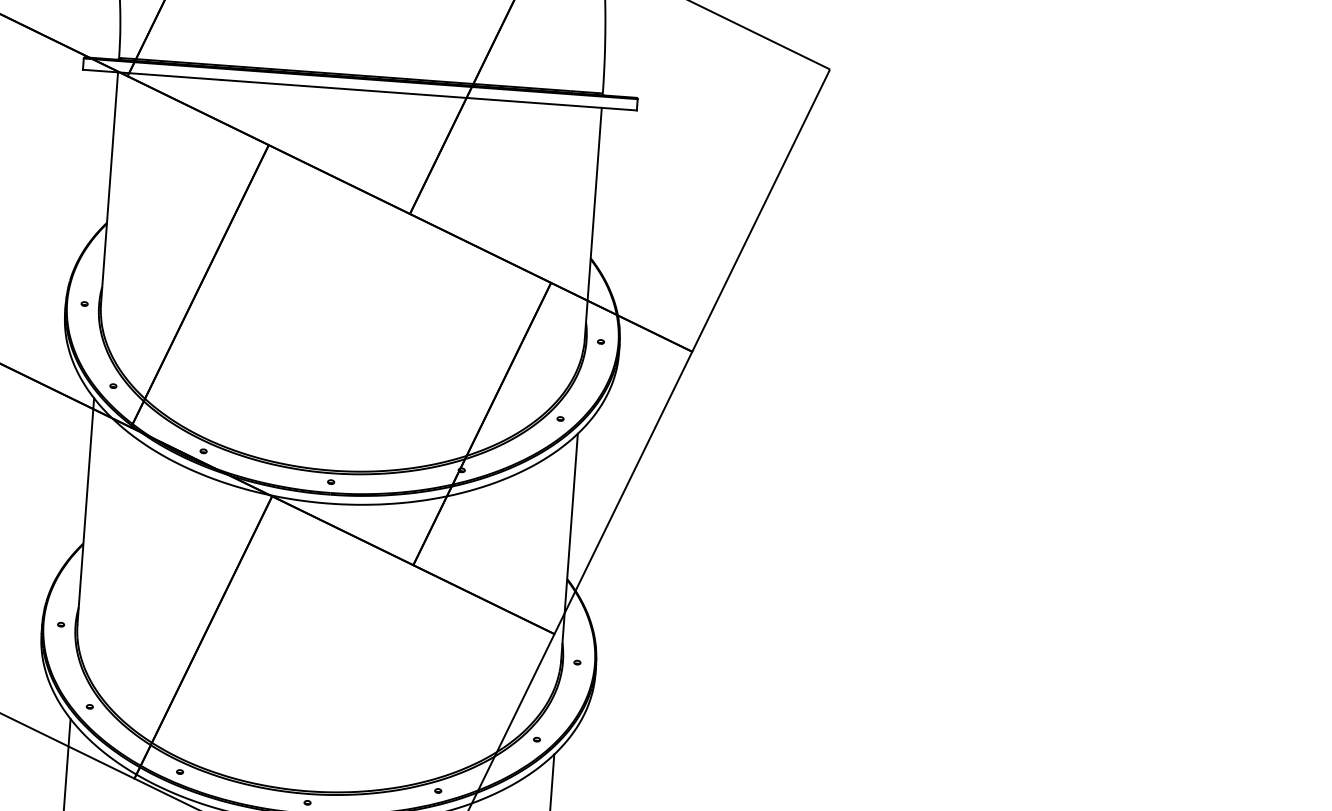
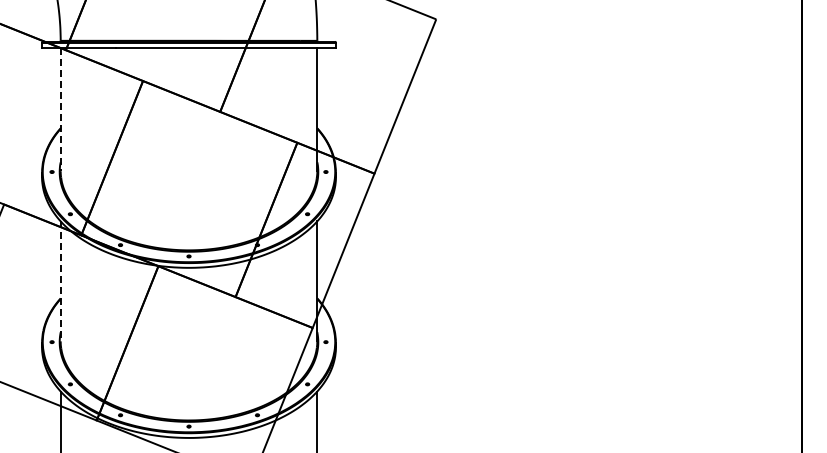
line: (109, 189) -> (60, 110), solid -> dashed
line: (85, 511) -> (60, 281), solid -> dashed

